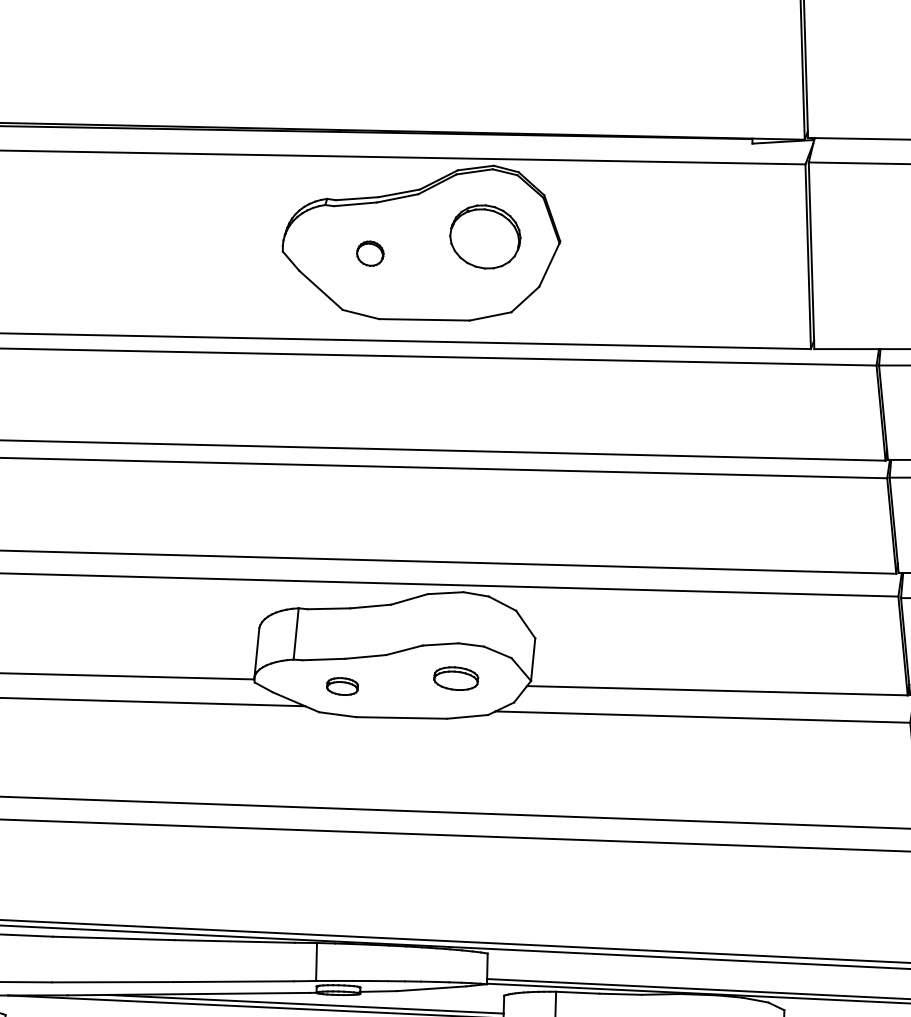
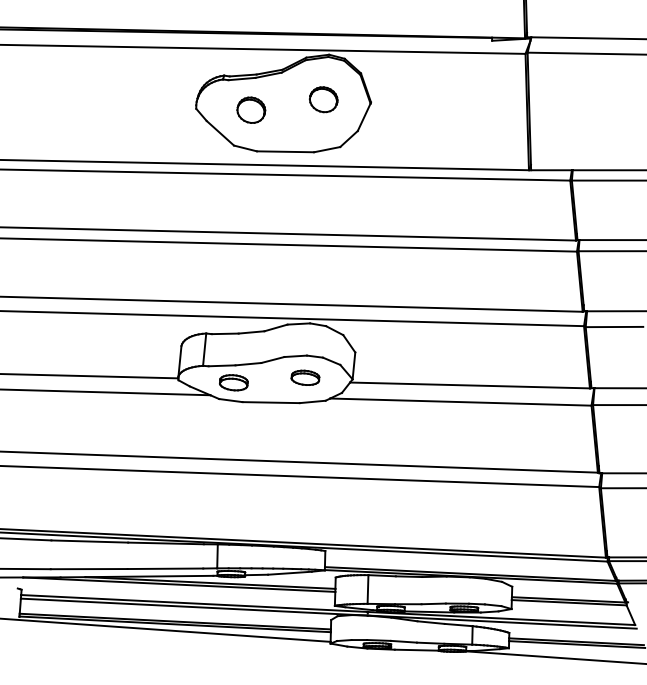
part: (484, 236) -> (323, 99), size x0.62
part: (370, 252) -> (251, 109), size x1.67
part: (341, 686) -> (233, 382), size x1.43

